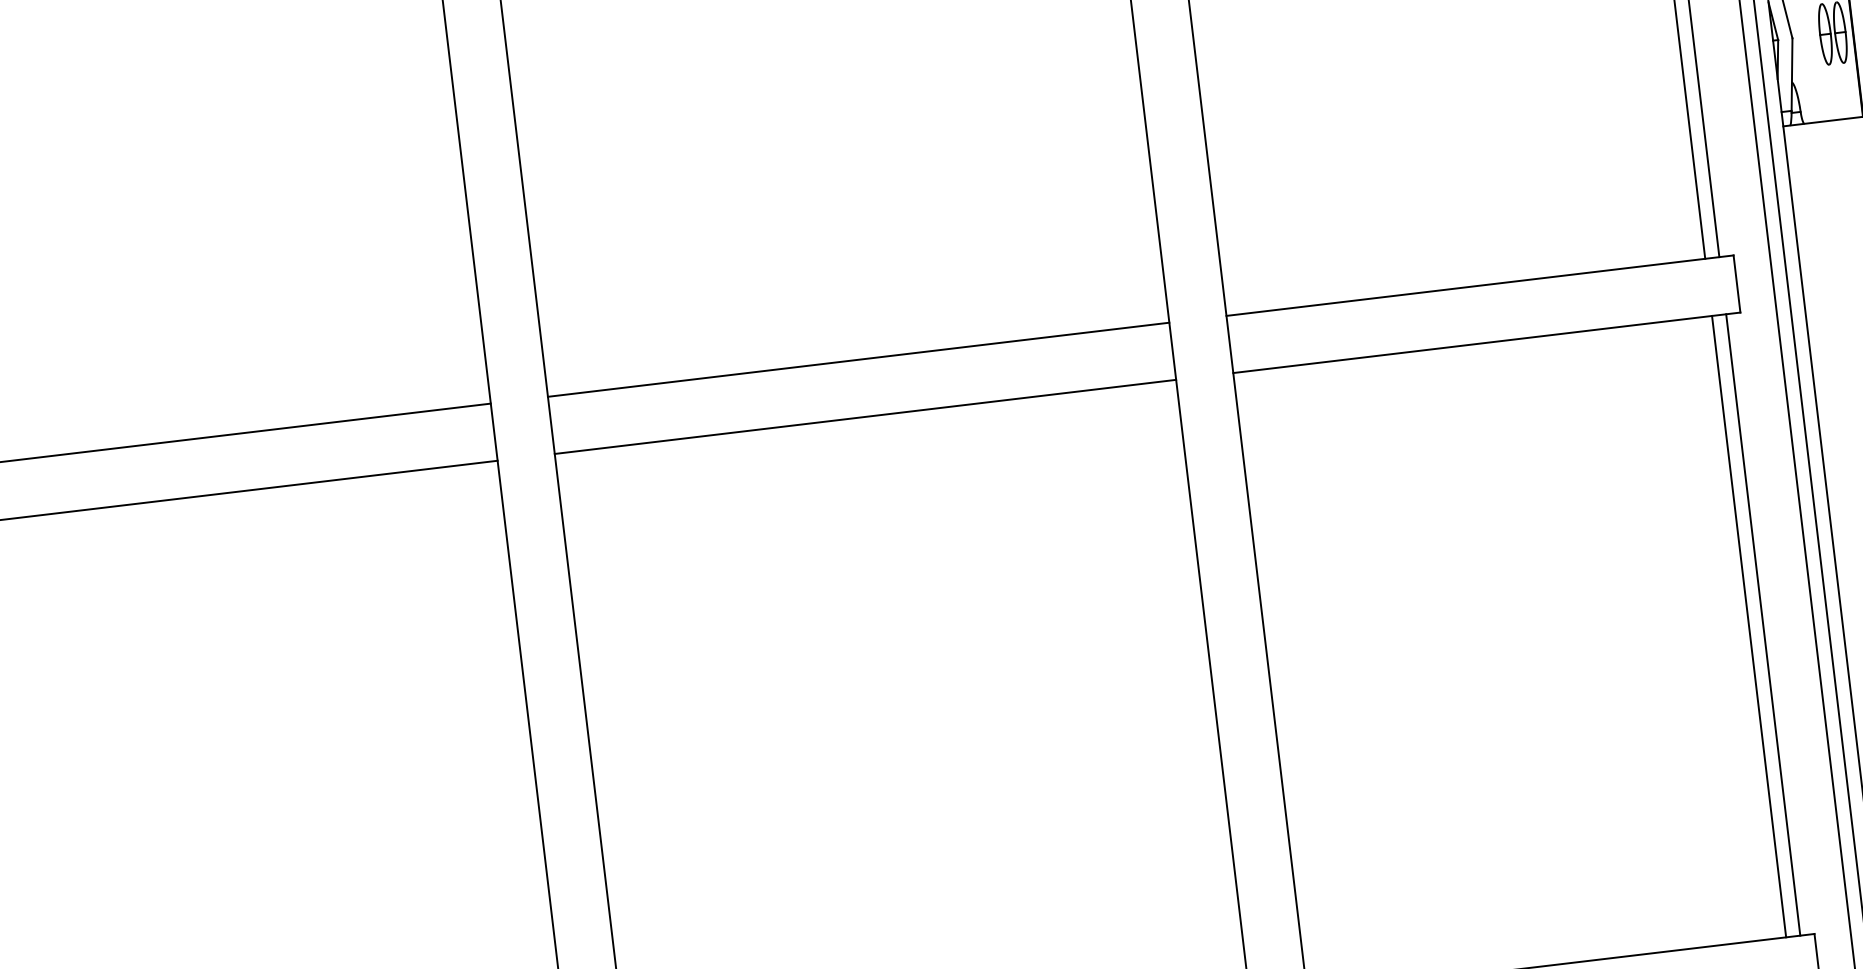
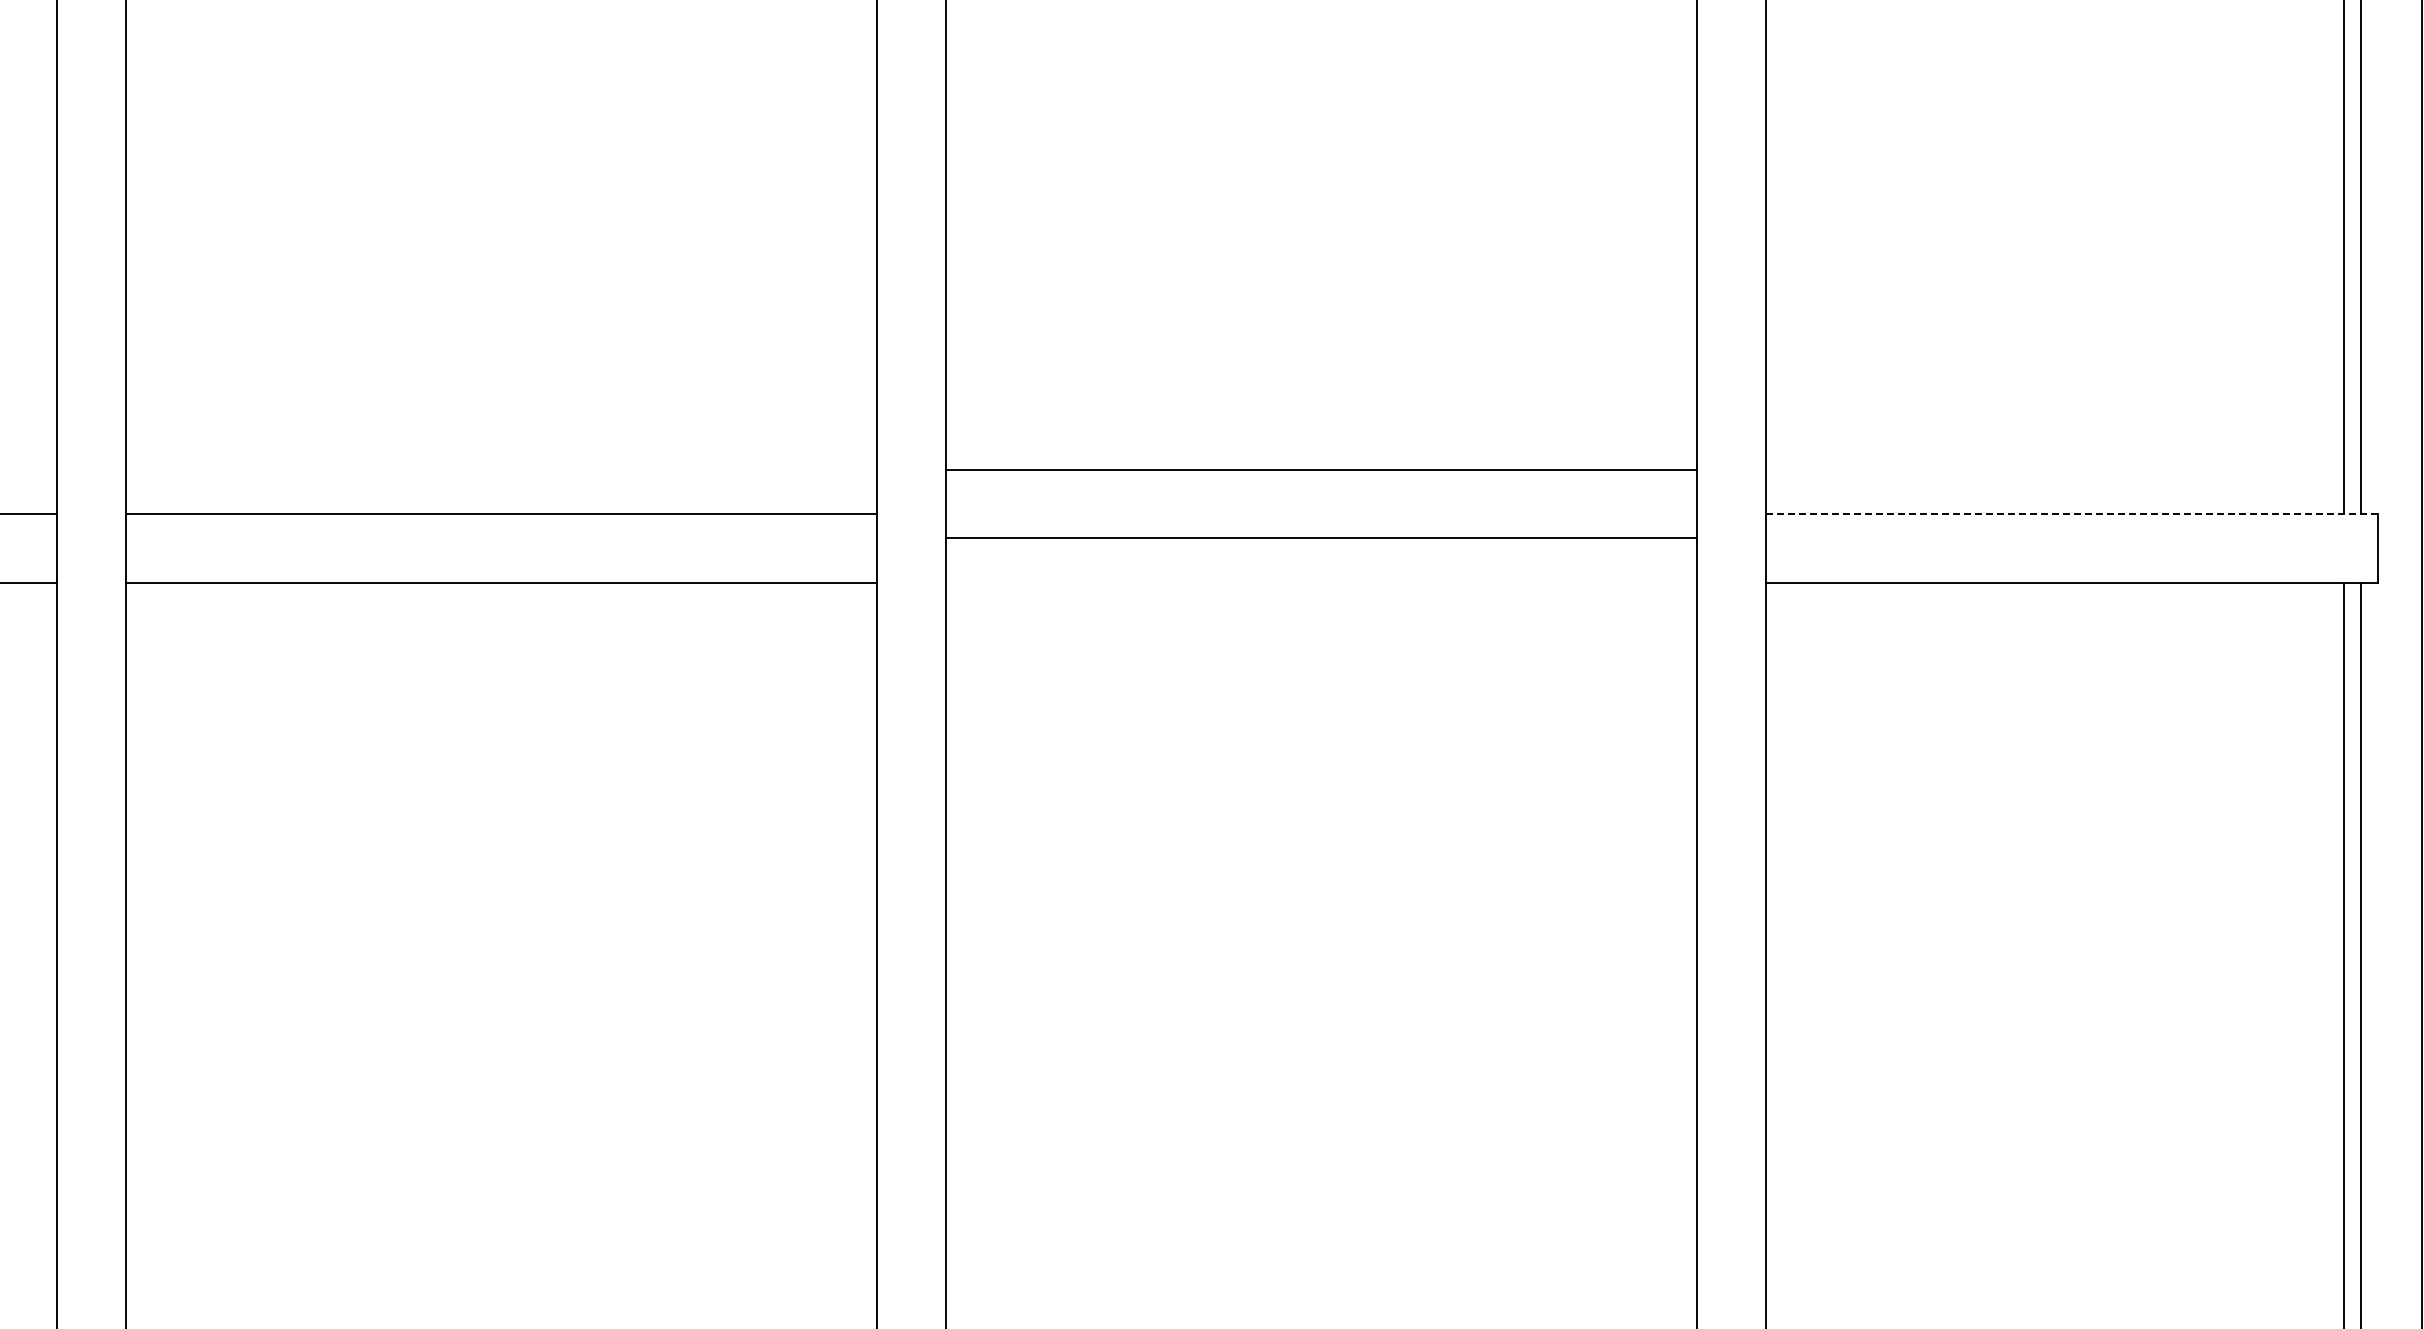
line: (1480, 285) -> (2072, 514), solid -> dashed
line: (858, 360) -> (1320, 470), moved
line: (865, 417) -> (1320, 538), moved

